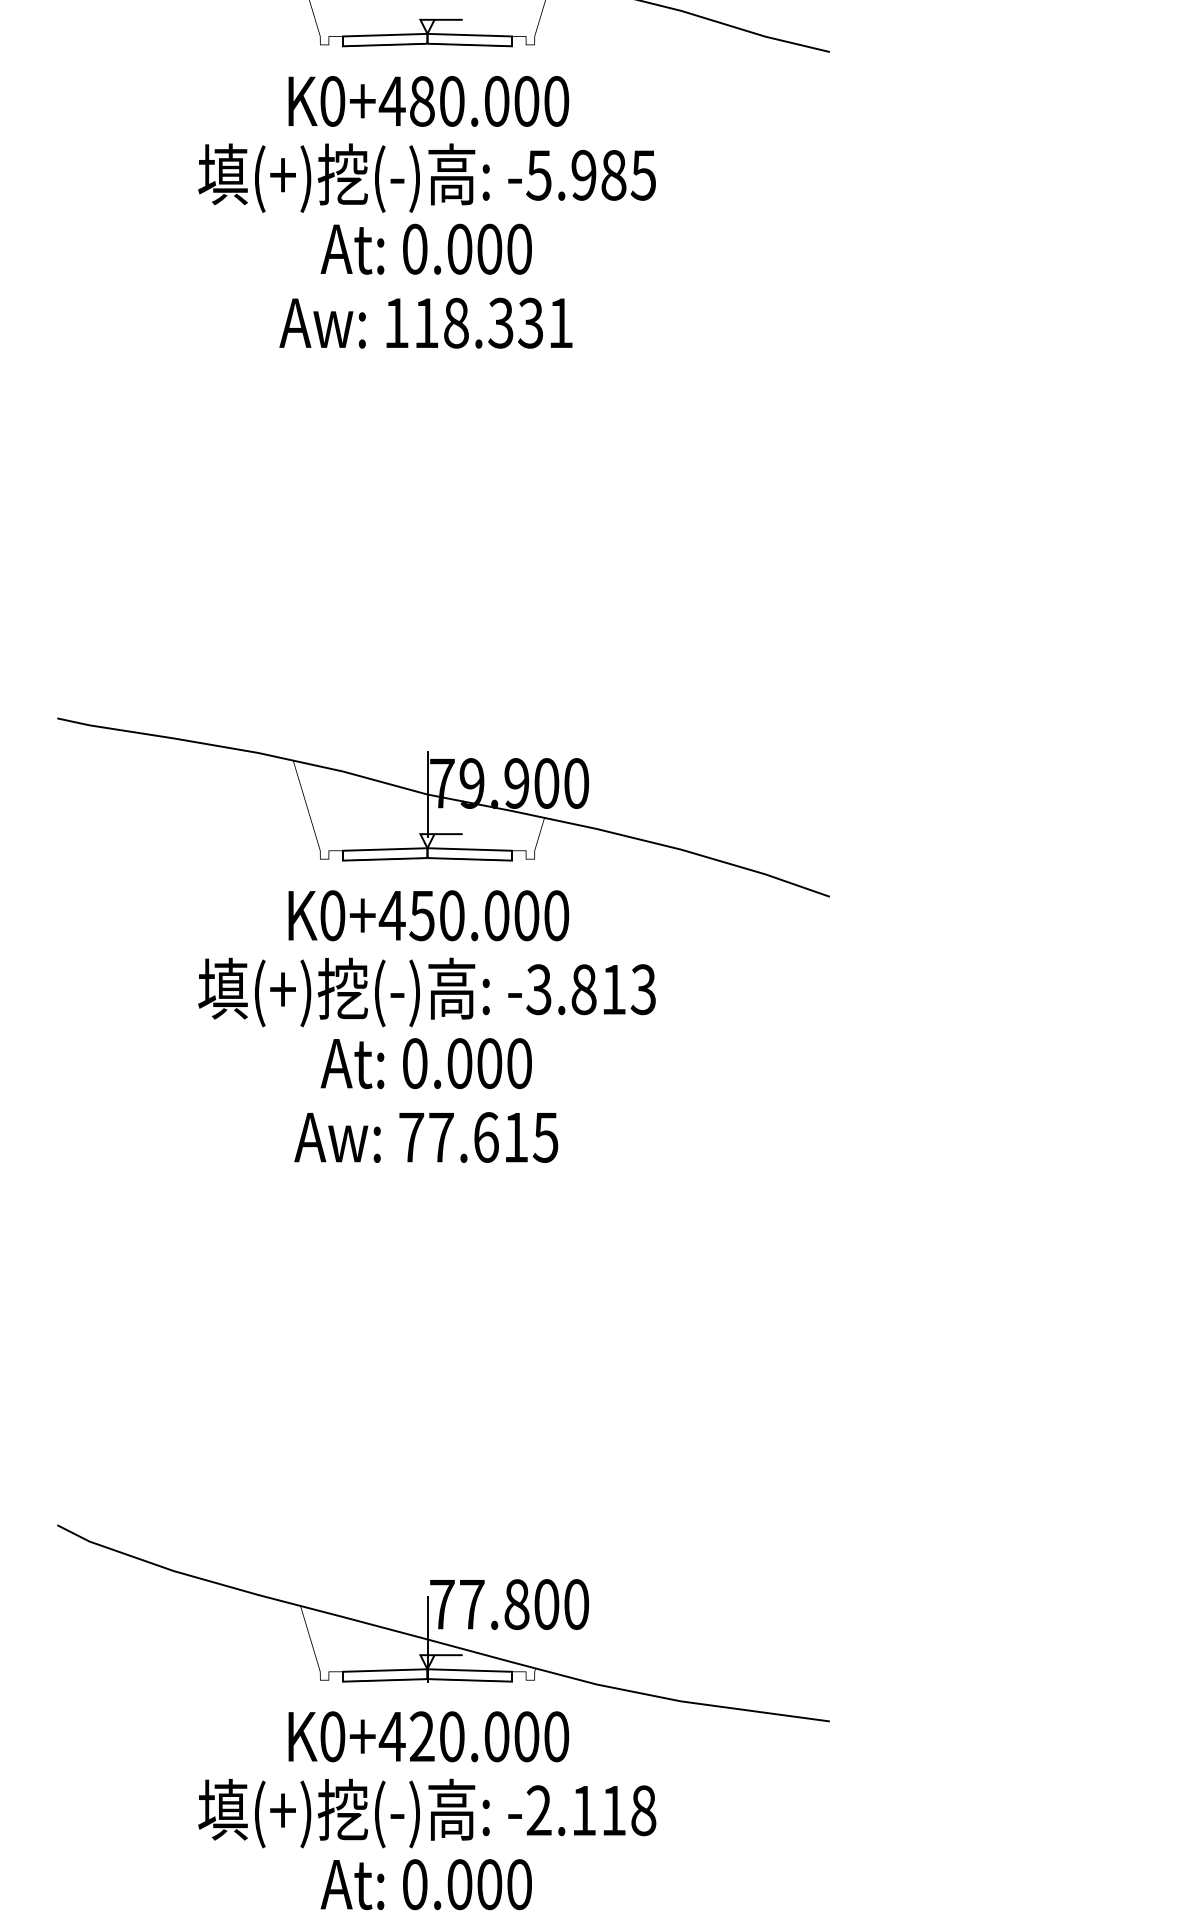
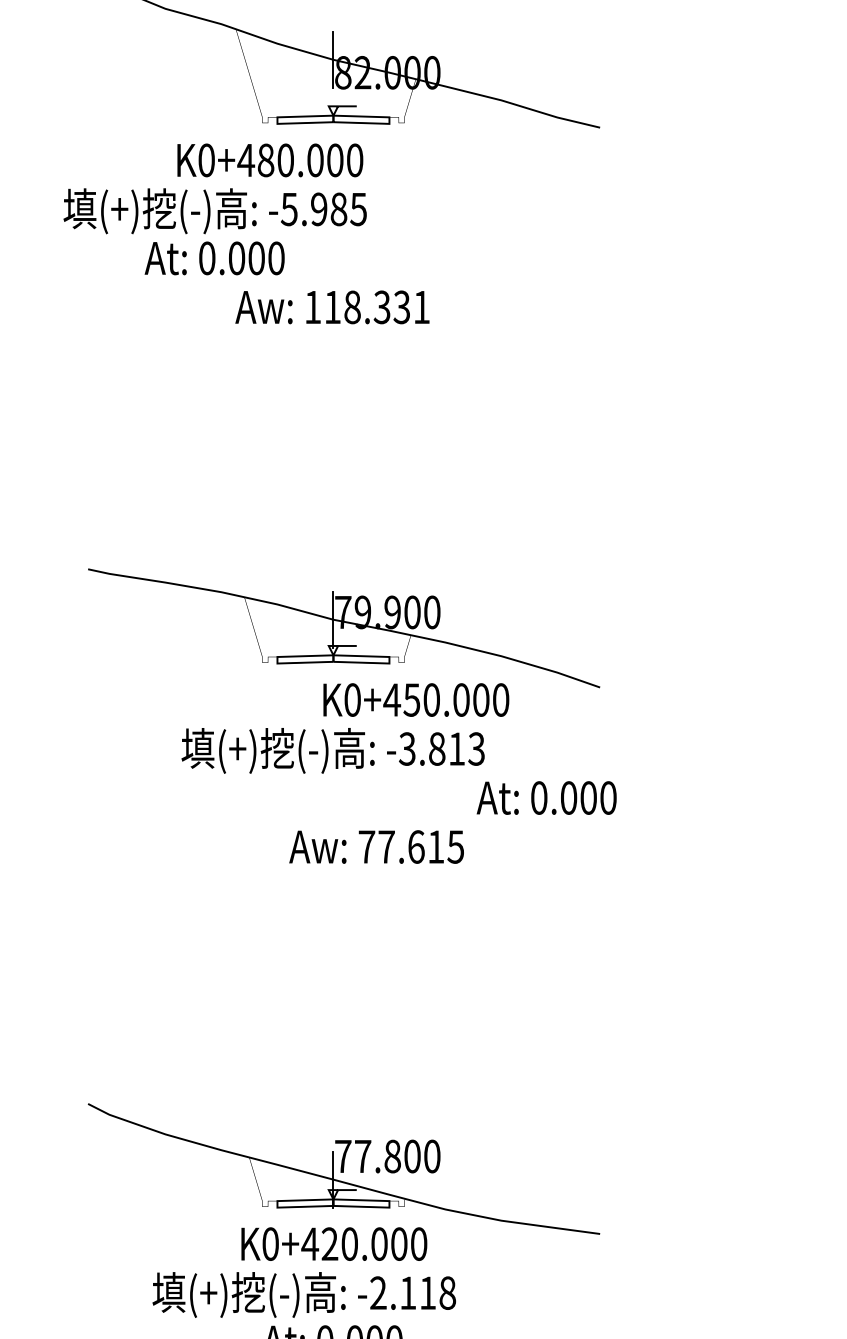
text: (429, 101) -> (270, 160), moved
text: (426, 208) -> (214, 231), moved
text: (429, 914) -> (416, 699), moved
text: (426, 1062) -> (546, 797), moved
text: (426, 1136) -> (376, 846), moved
text: (426, 1812) -> (303, 1294), moved

